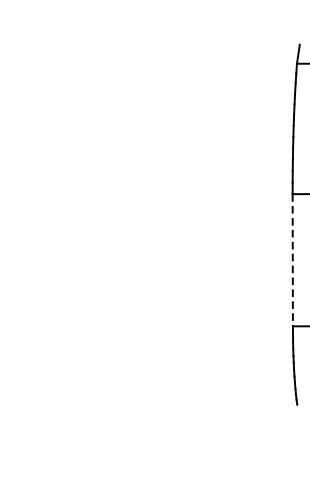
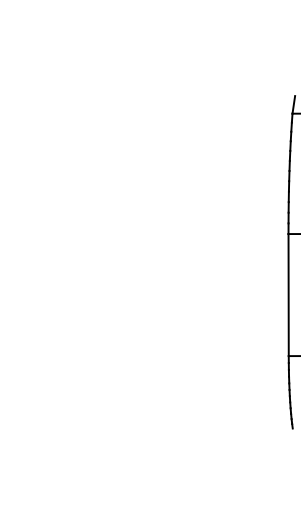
line: (292, 260) -> (288, 295), dashed -> solid

